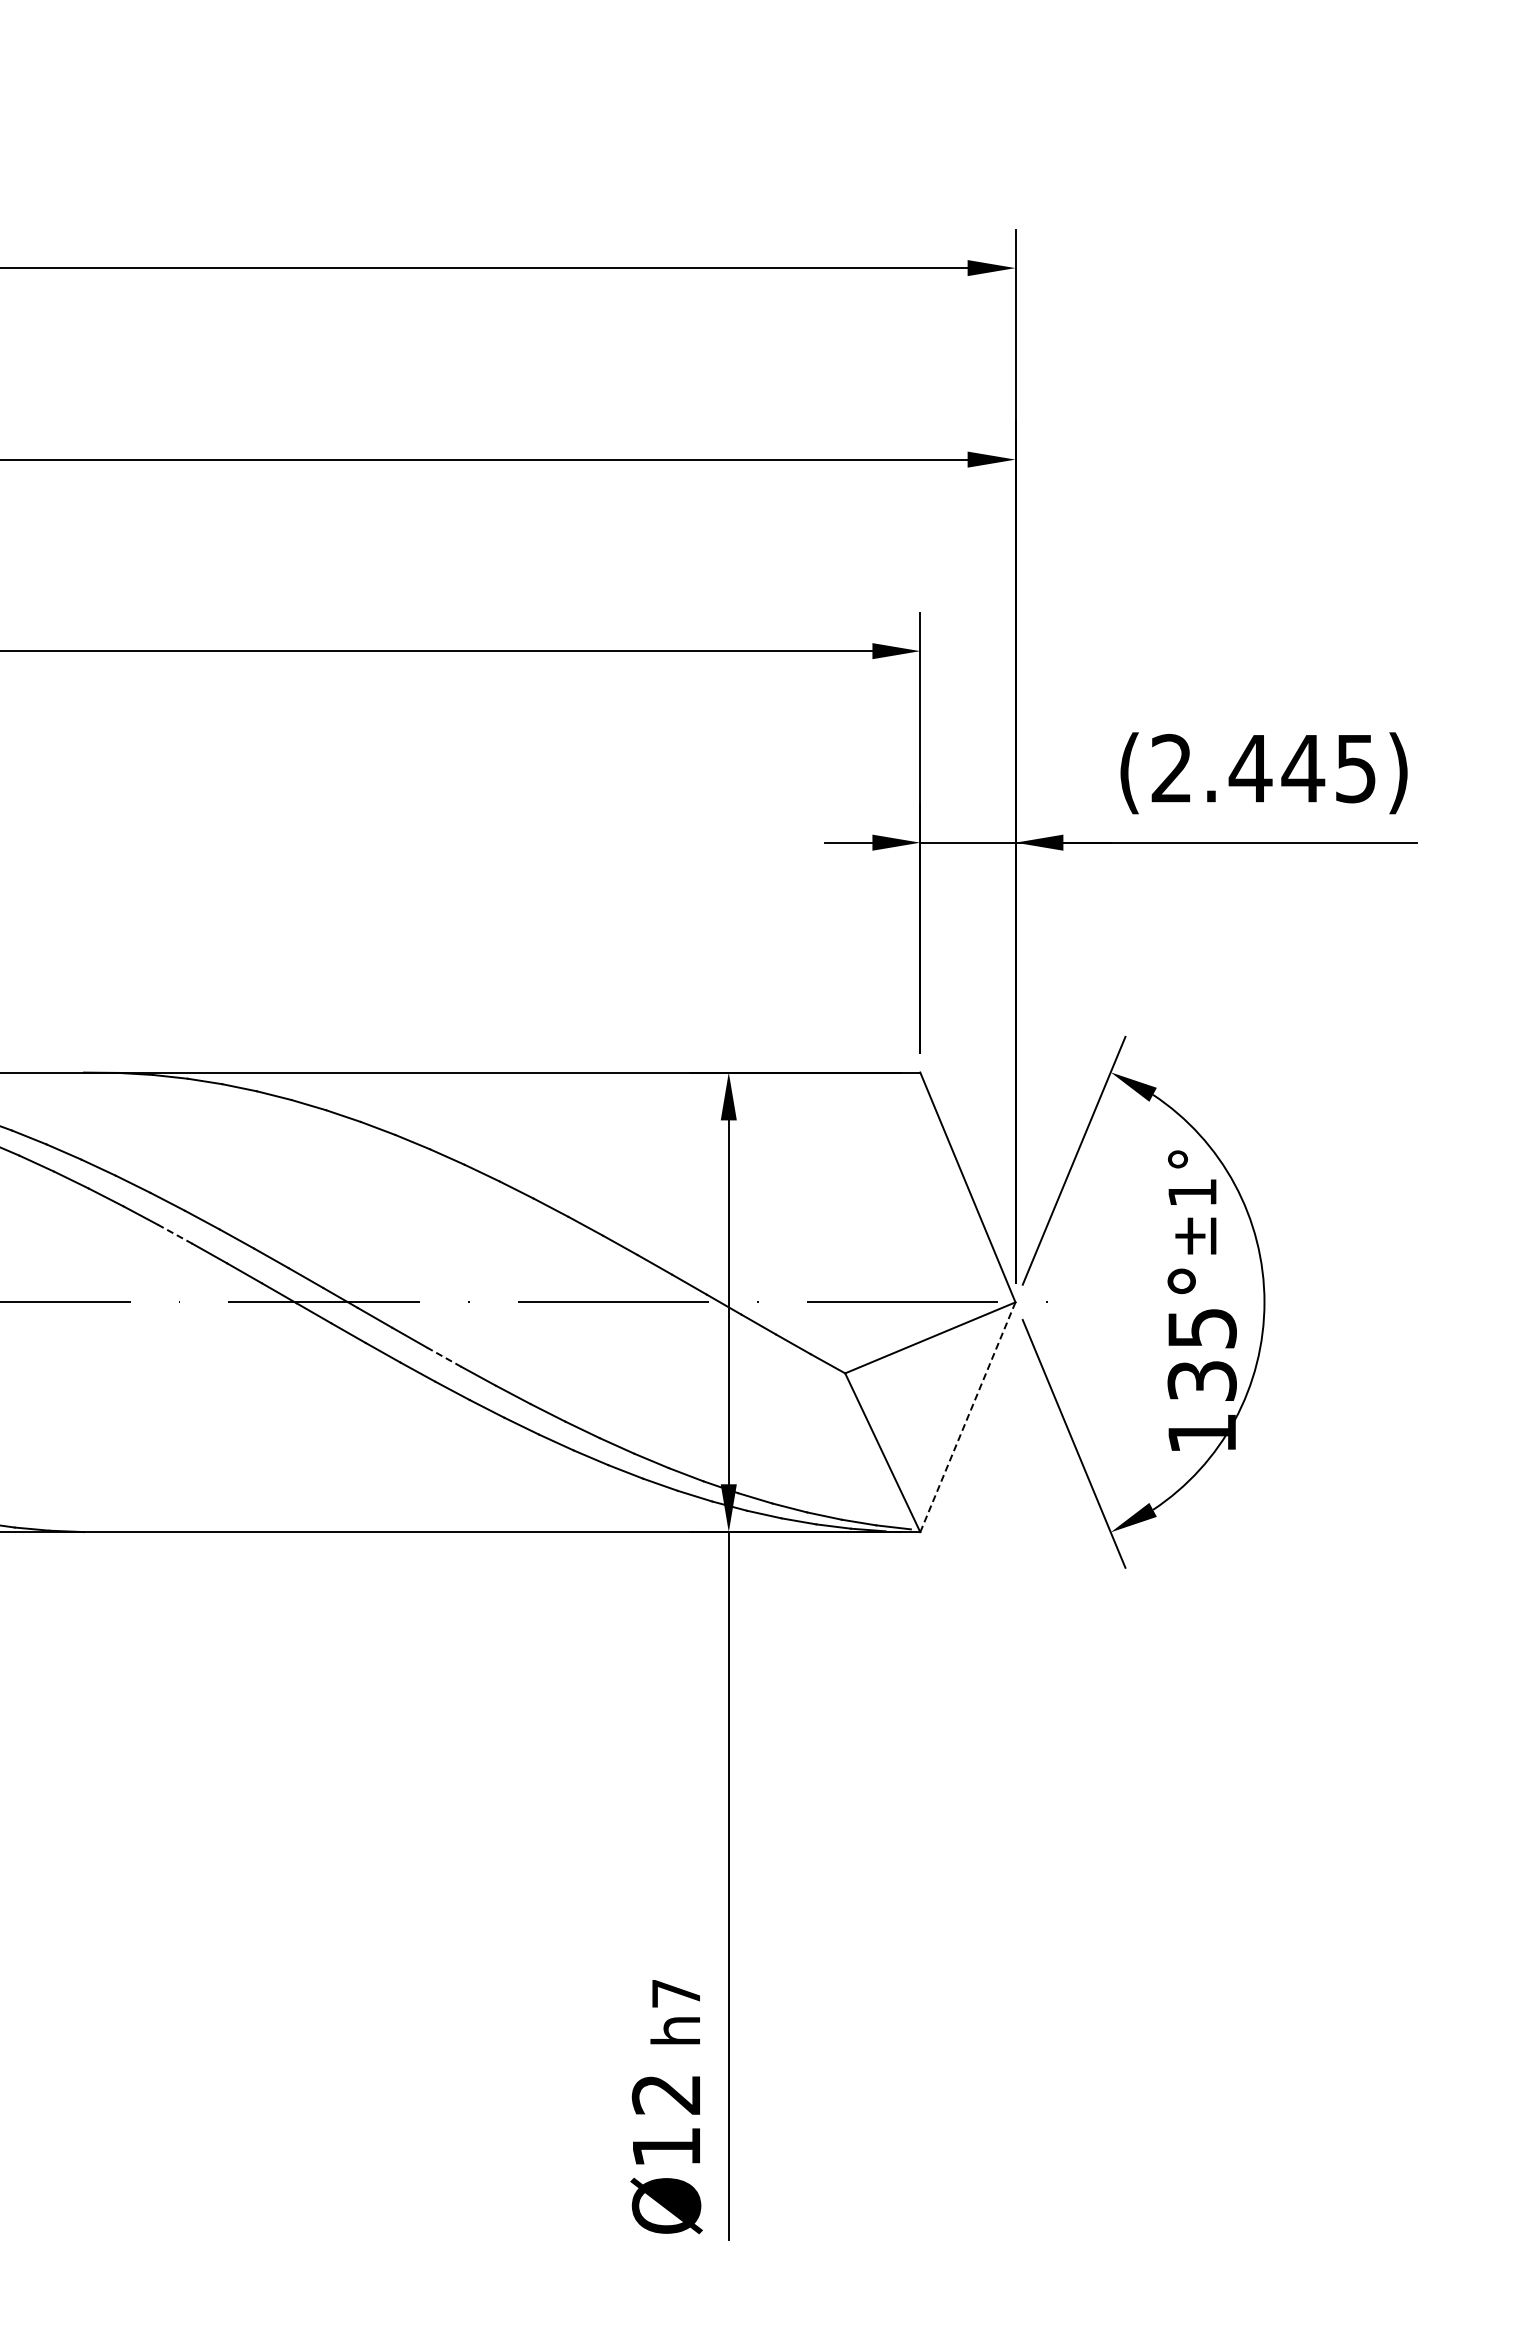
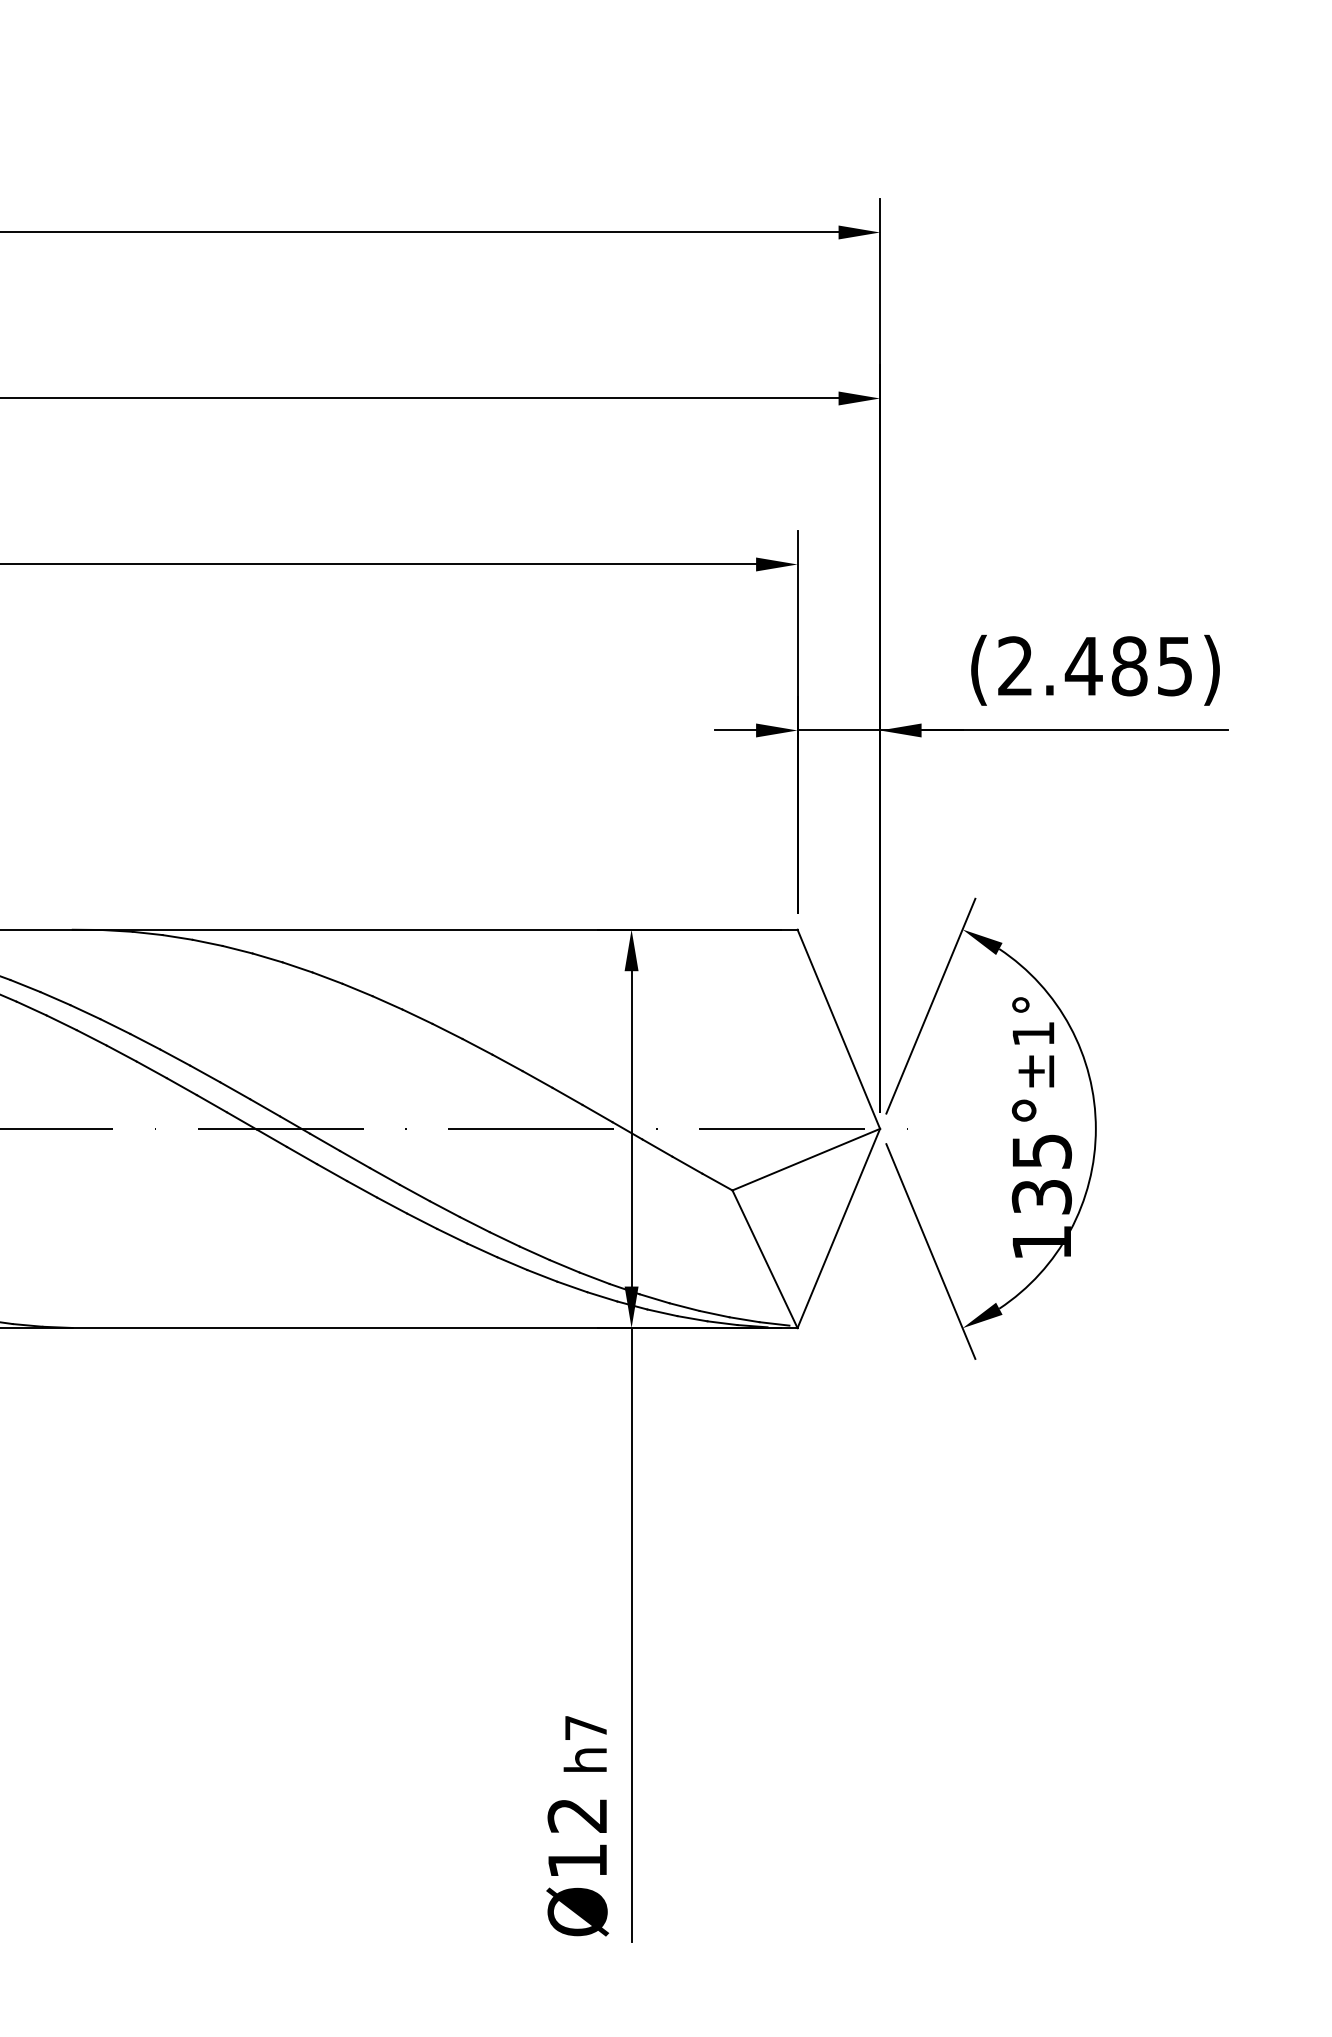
text: (1303, 768) -> (1129, 666), (2.445) -> (2.485)
line: (175, 1234) -> (152, 1070), dashed -> solid
line: (444, 1357) -> (385, 1176), dashed -> solid
line: (967, 1417) -> (838, 1228), dashed -> solid

